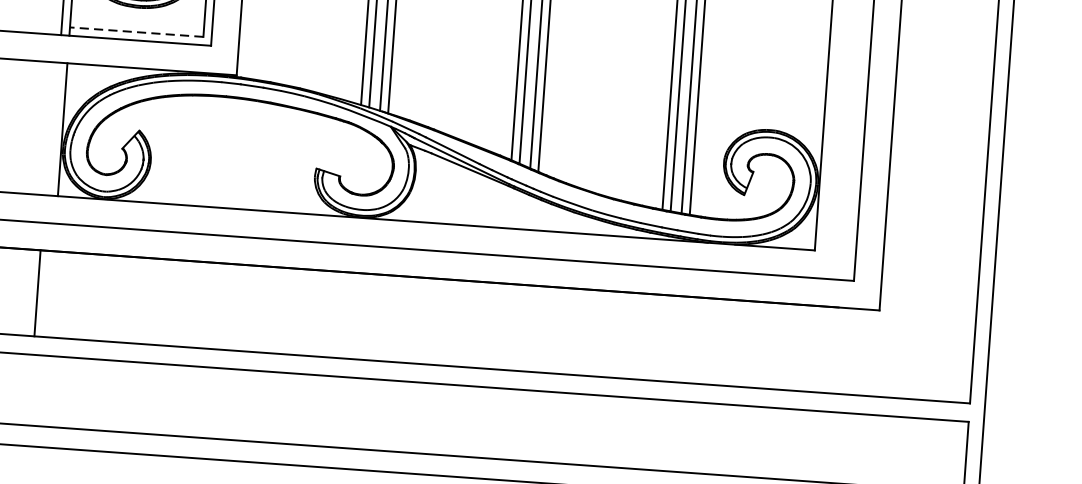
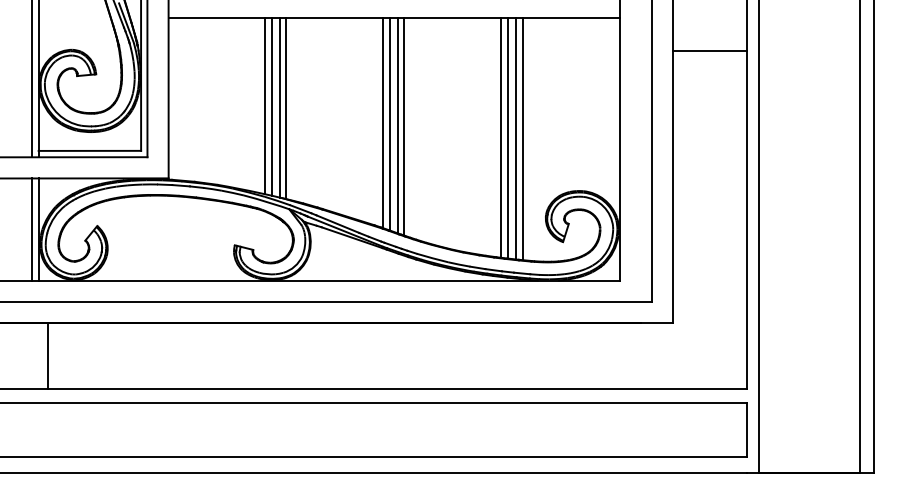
line: (136, 31) -> (89, 150), dashed -> solid
line: (54, 129) -> (32, 229), added
line: (37, 292) -> (48, 355), moved

